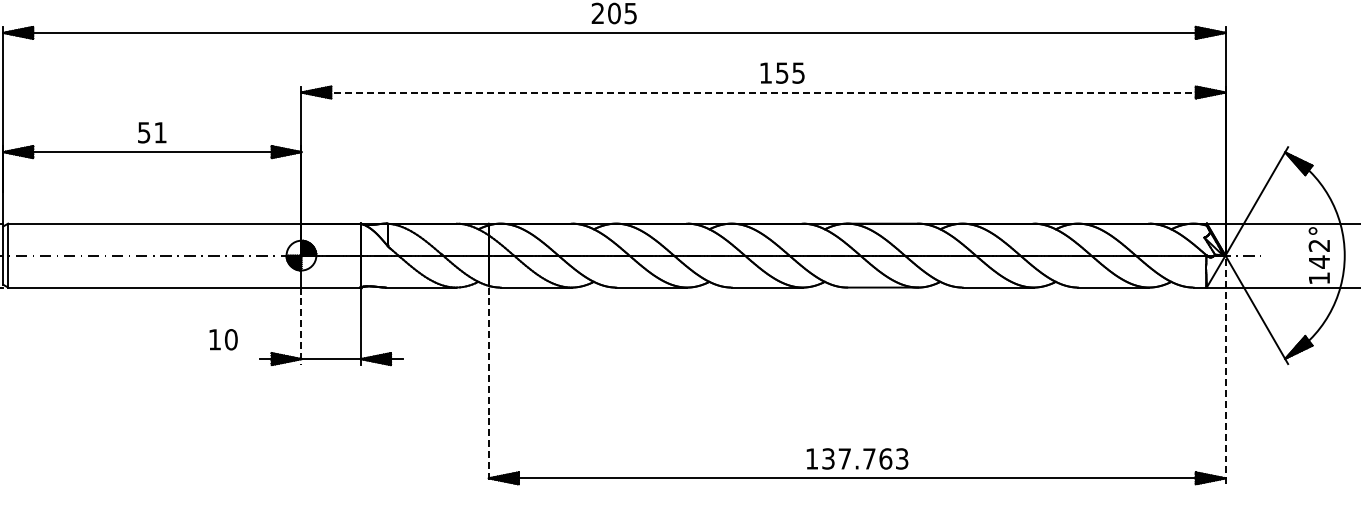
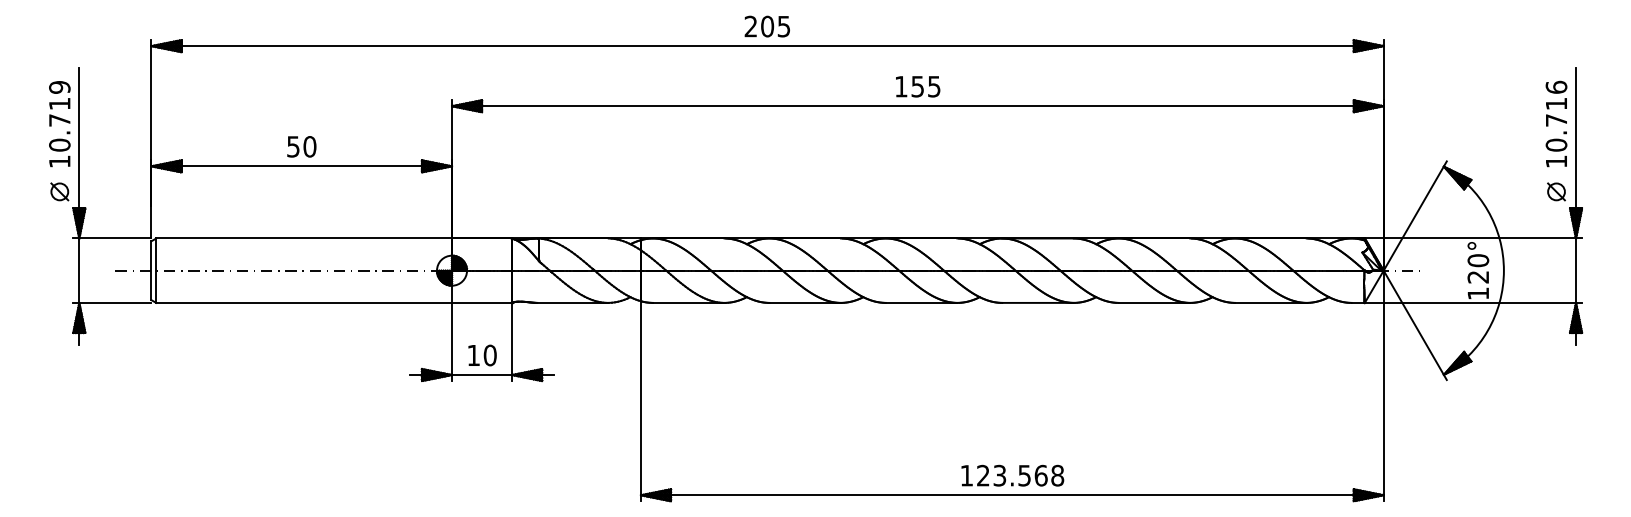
text: (782, 72) -> (918, 86), moved
line: (763, 92) -> (917, 106), dashed -> solid
text: (160, 132) -> (309, 146), 51 -> 50
text: (1319, 254) -> (1478, 269), 142° -> 120°
line: (301, 326) -> (452, 342), dashed -> solid
text: (223, 339) -> (482, 355), moved
line: (1225, 369) -> (1383, 385), dashed -> solid
line: (488, 386) -> (640, 402), dashed -> solid
text: (865, 458) -> (1020, 475), 137.763 -> 123.568

